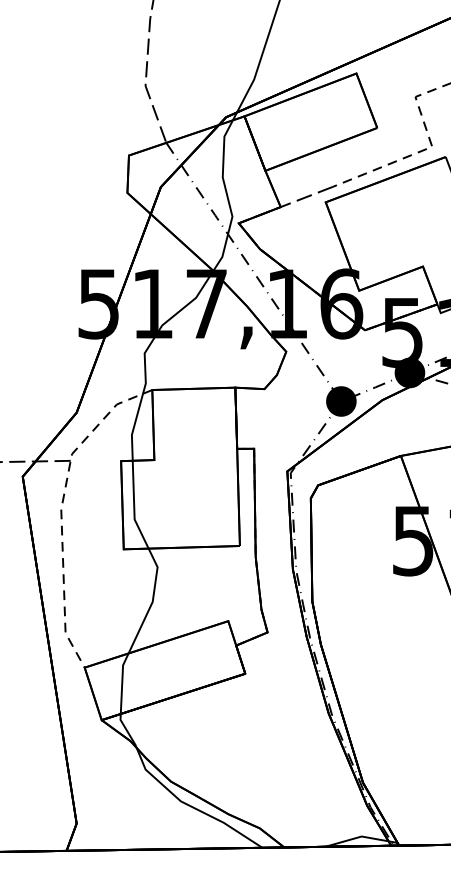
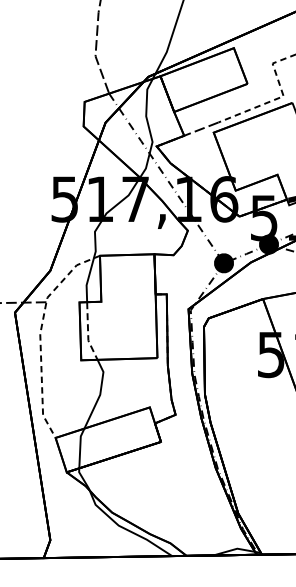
line: (134, 506) -> (88, 332), solid -> dashed

